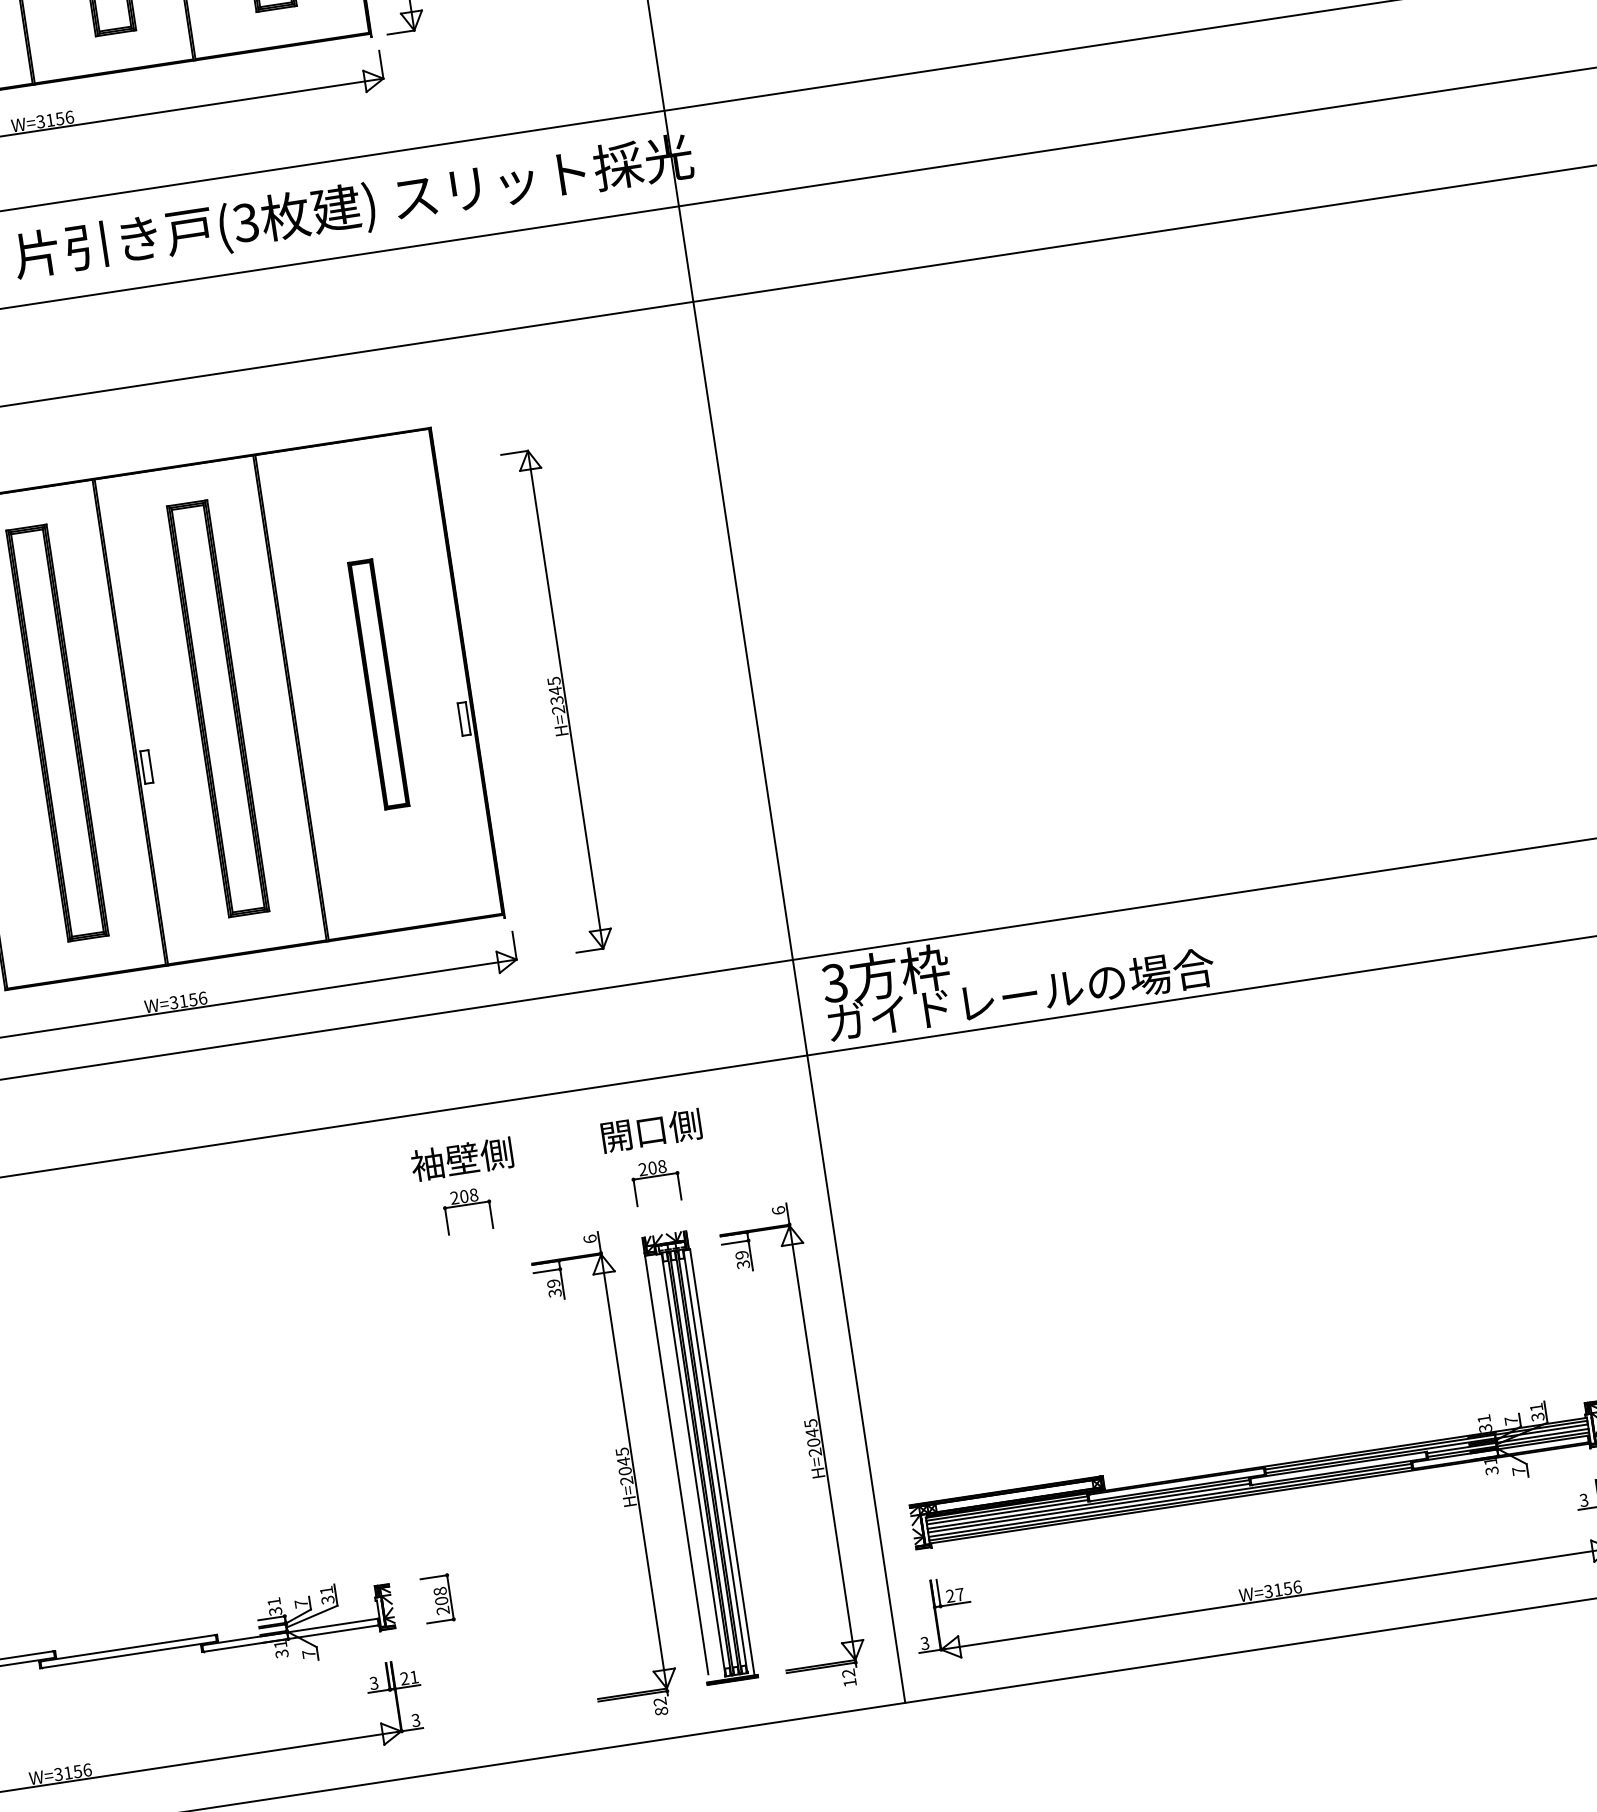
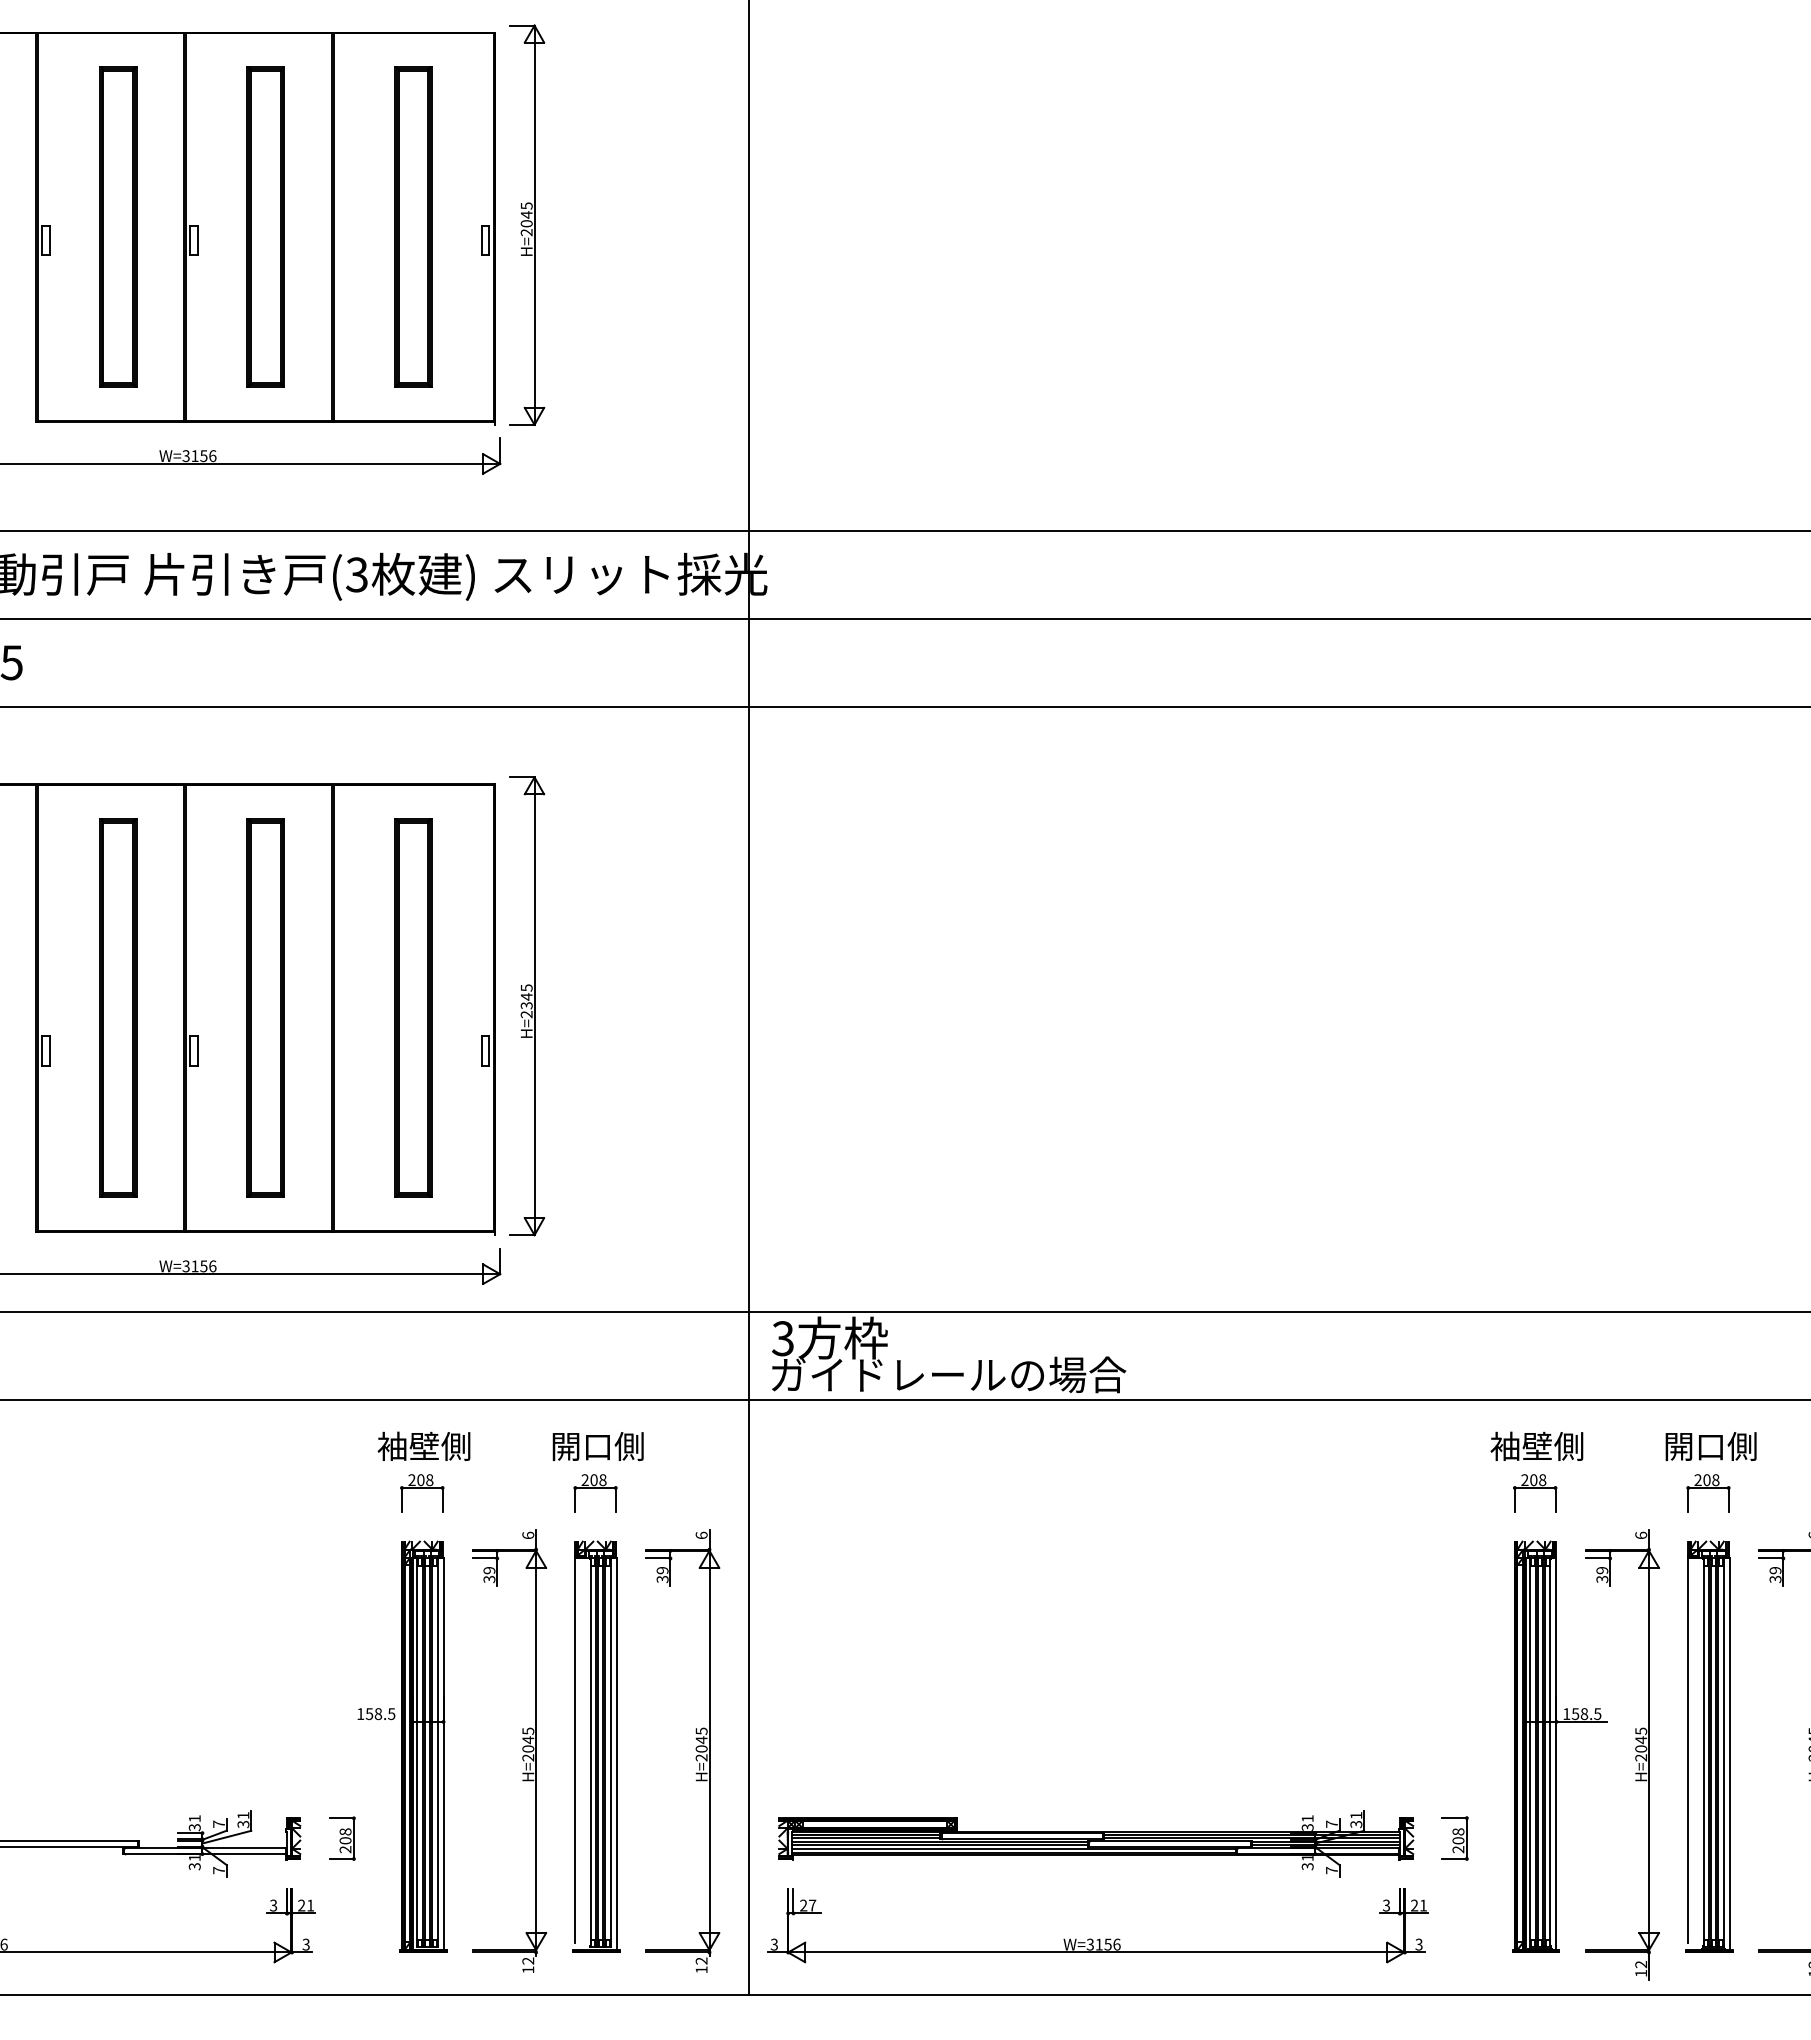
part: (378, 683) -> (413, 1007), size x1.67
part: (557, 701) -> (527, 1006), moved
part: (488, 1489) -> (402, 1746), added
text: (661, 1710) -> (528, 1969), 82 -> 12

